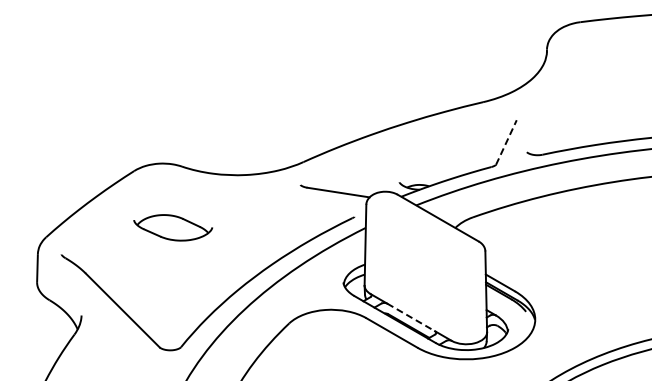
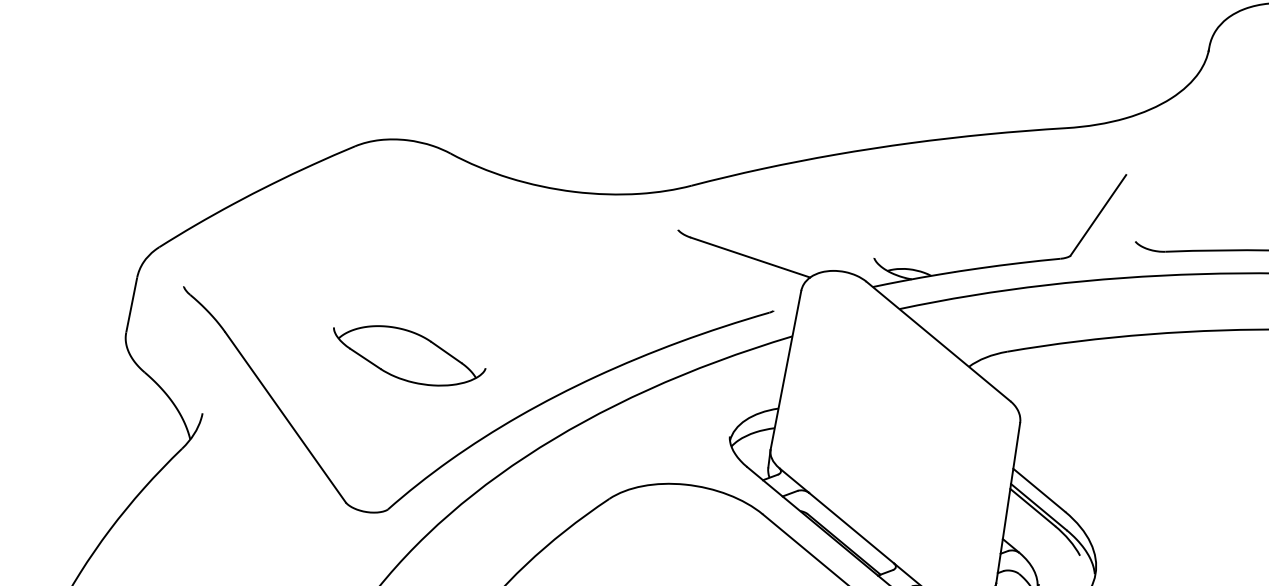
line: (506, 142) -> (1098, 215), dashed -> solid
part: (173, 227) -> (409, 355), moved
line: (411, 317) -> (852, 528), dashed -> solid

